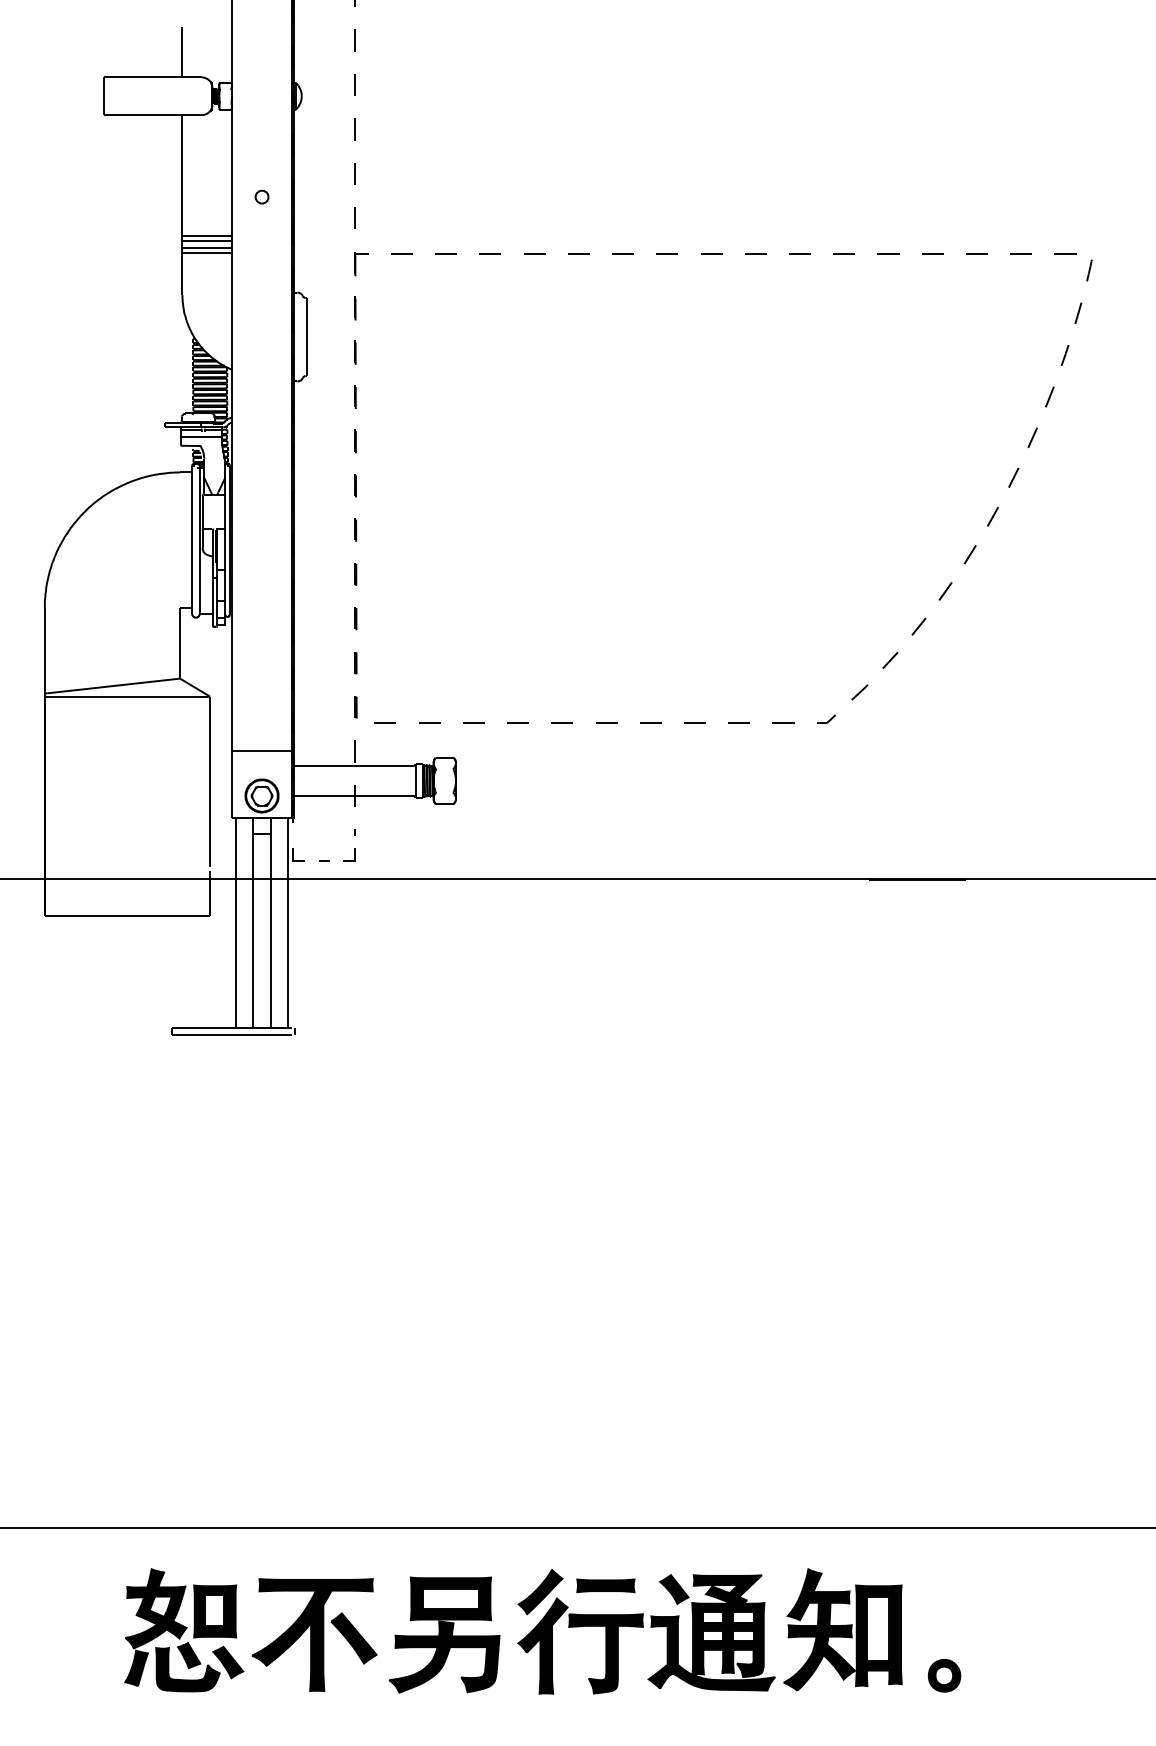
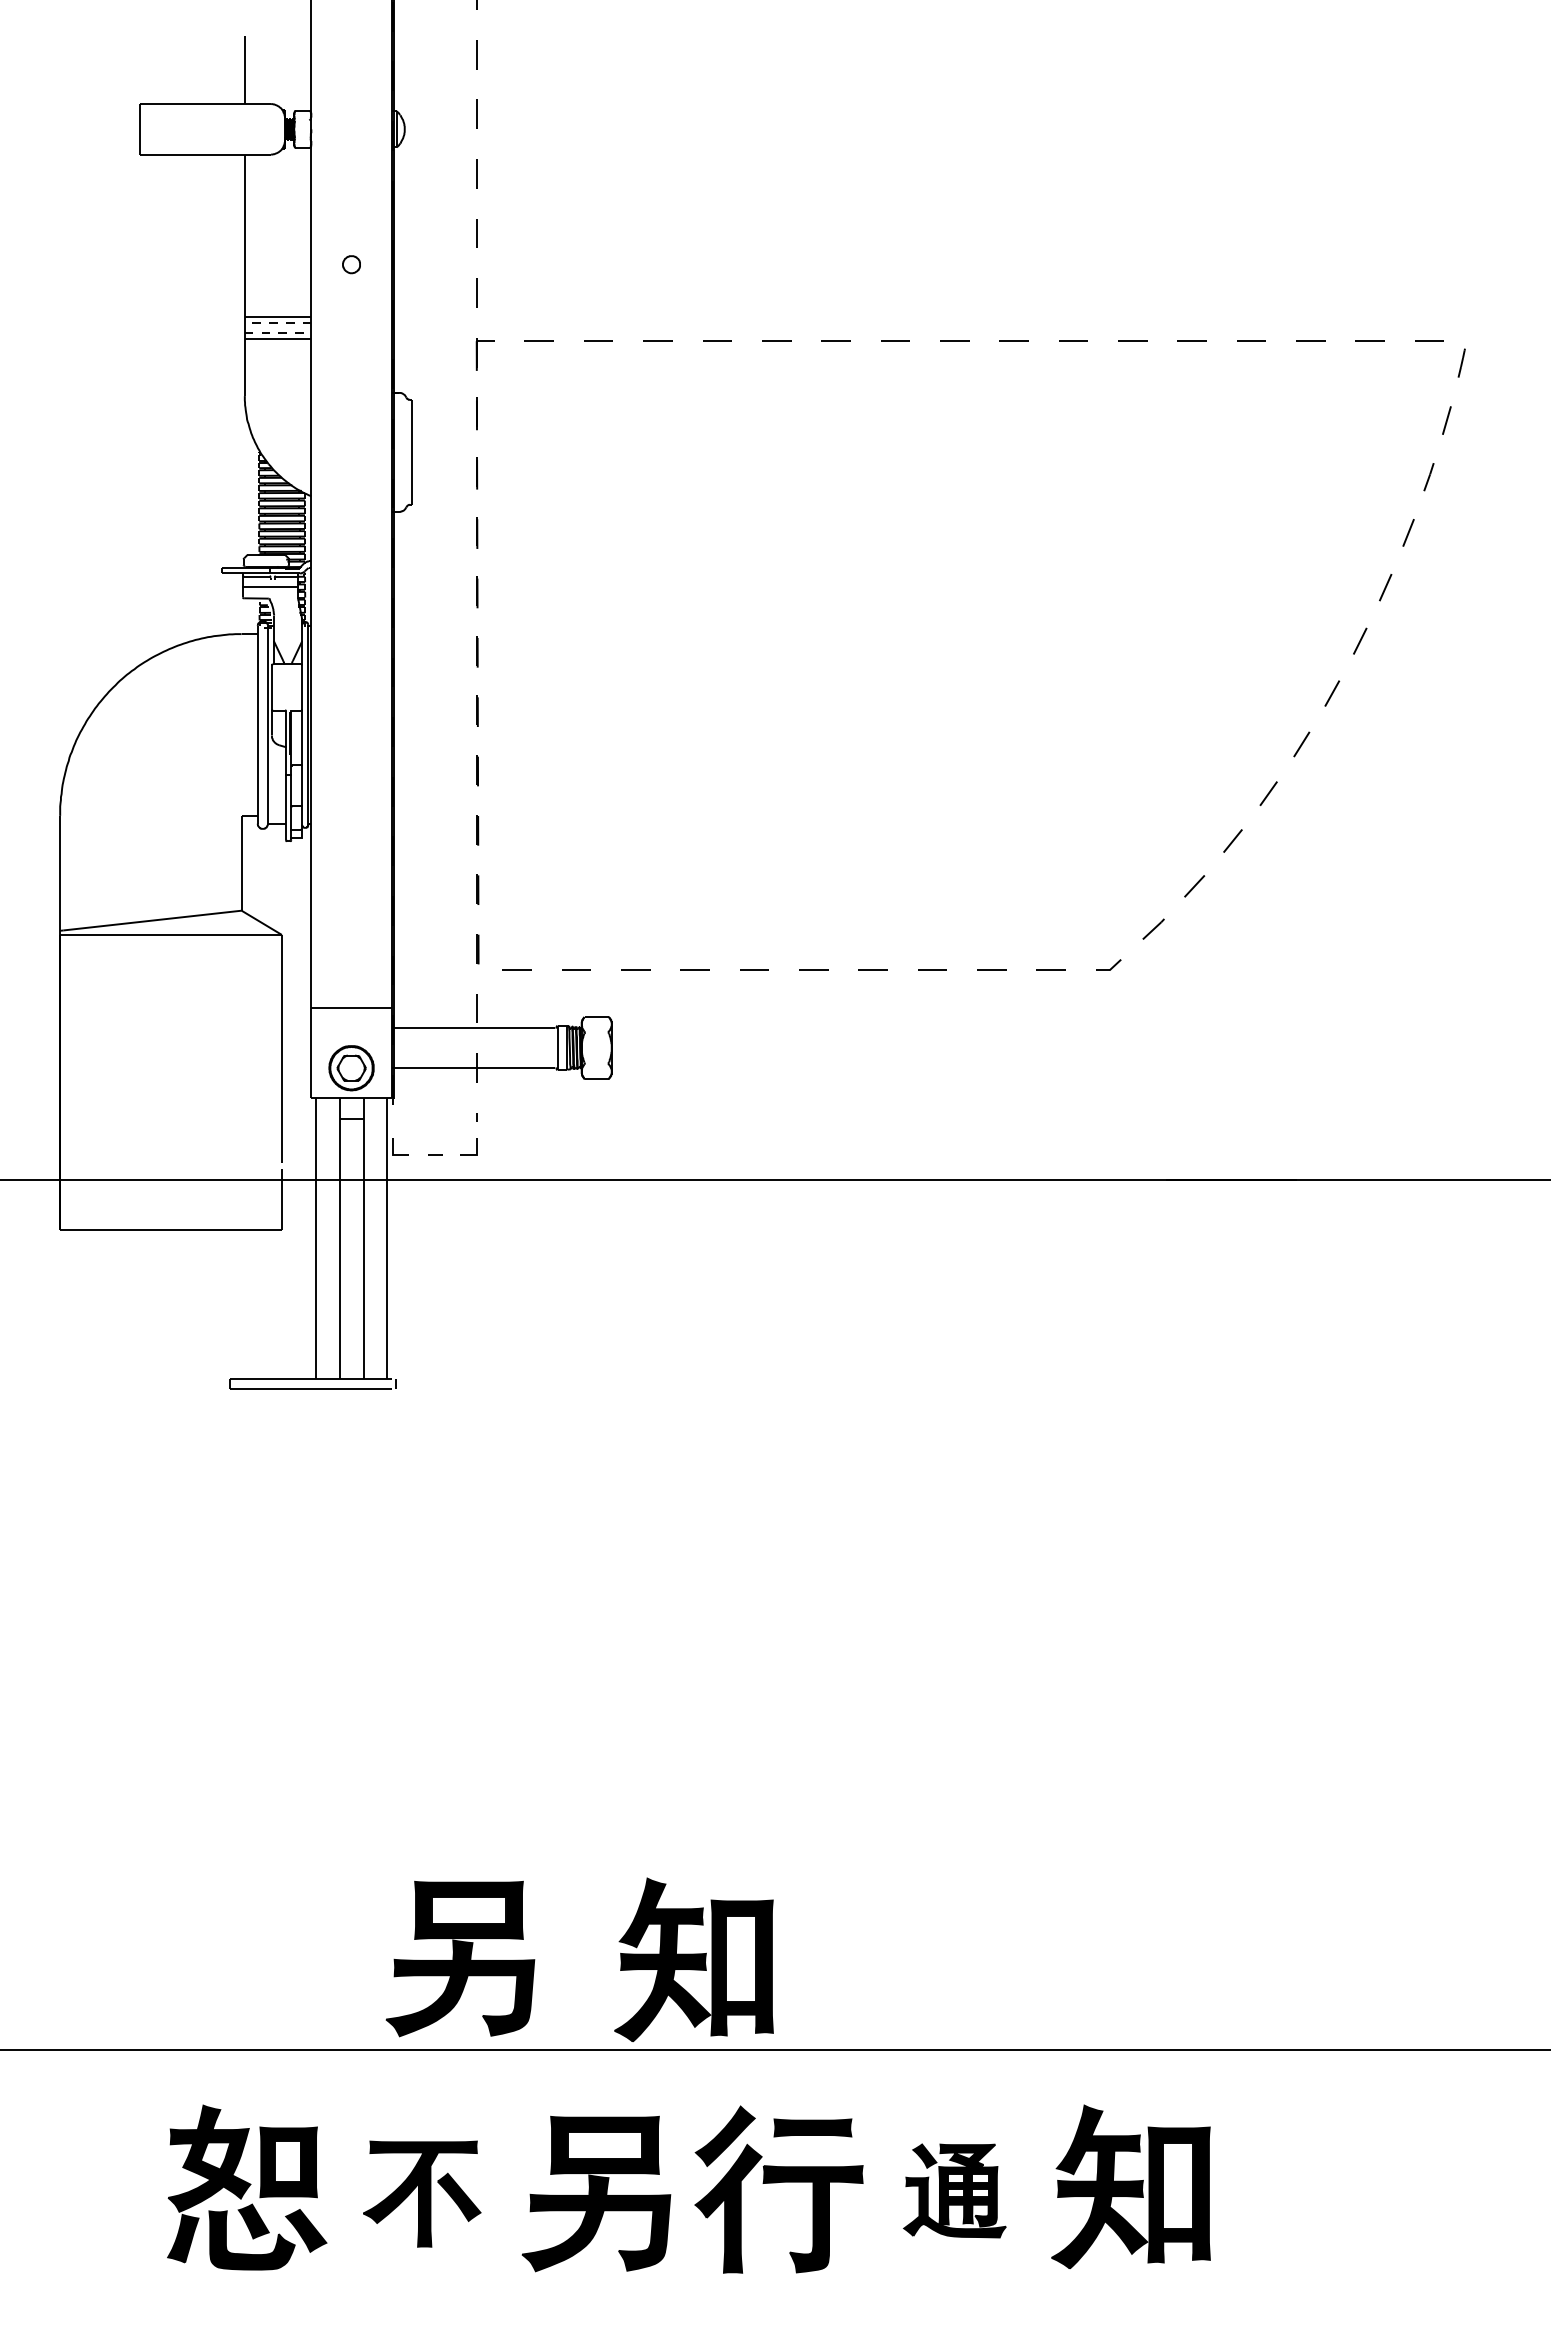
line: (206, 240) -> (277, 323), solid -> dashed
line: (207, 248) -> (278, 333), solid -> dashed
part: (343, 1459) -> (460, 1958), added
part: (516, 1460) -> (693, 1959), added
part: (711, 1632) -> (954, 2190), size x0.6
part: (314, 1635) -> (422, 2194), size x0.7
part: (944, 1675) -> (1267, 2248), removed

